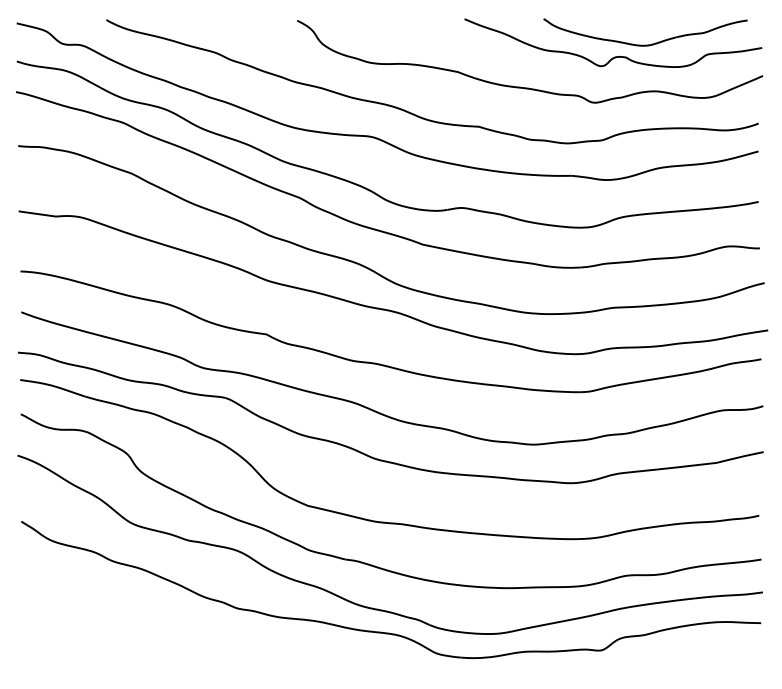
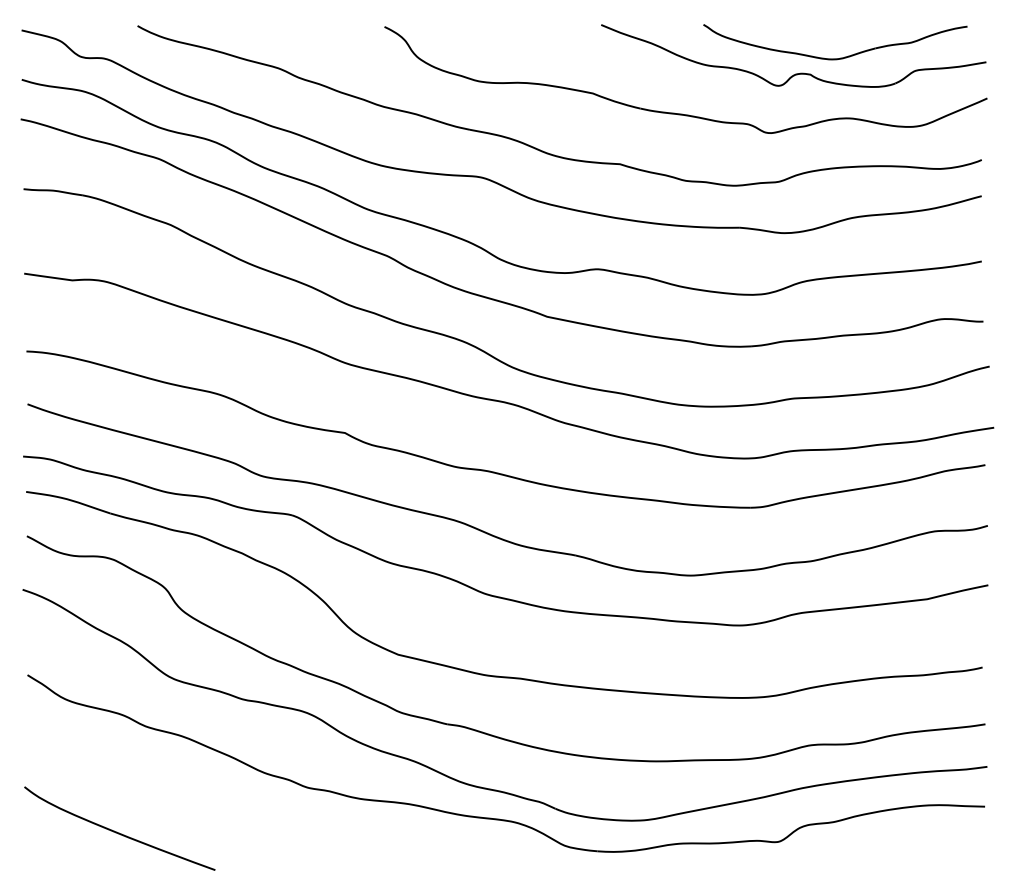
curve: (91, 642) -> (118, 831), added

